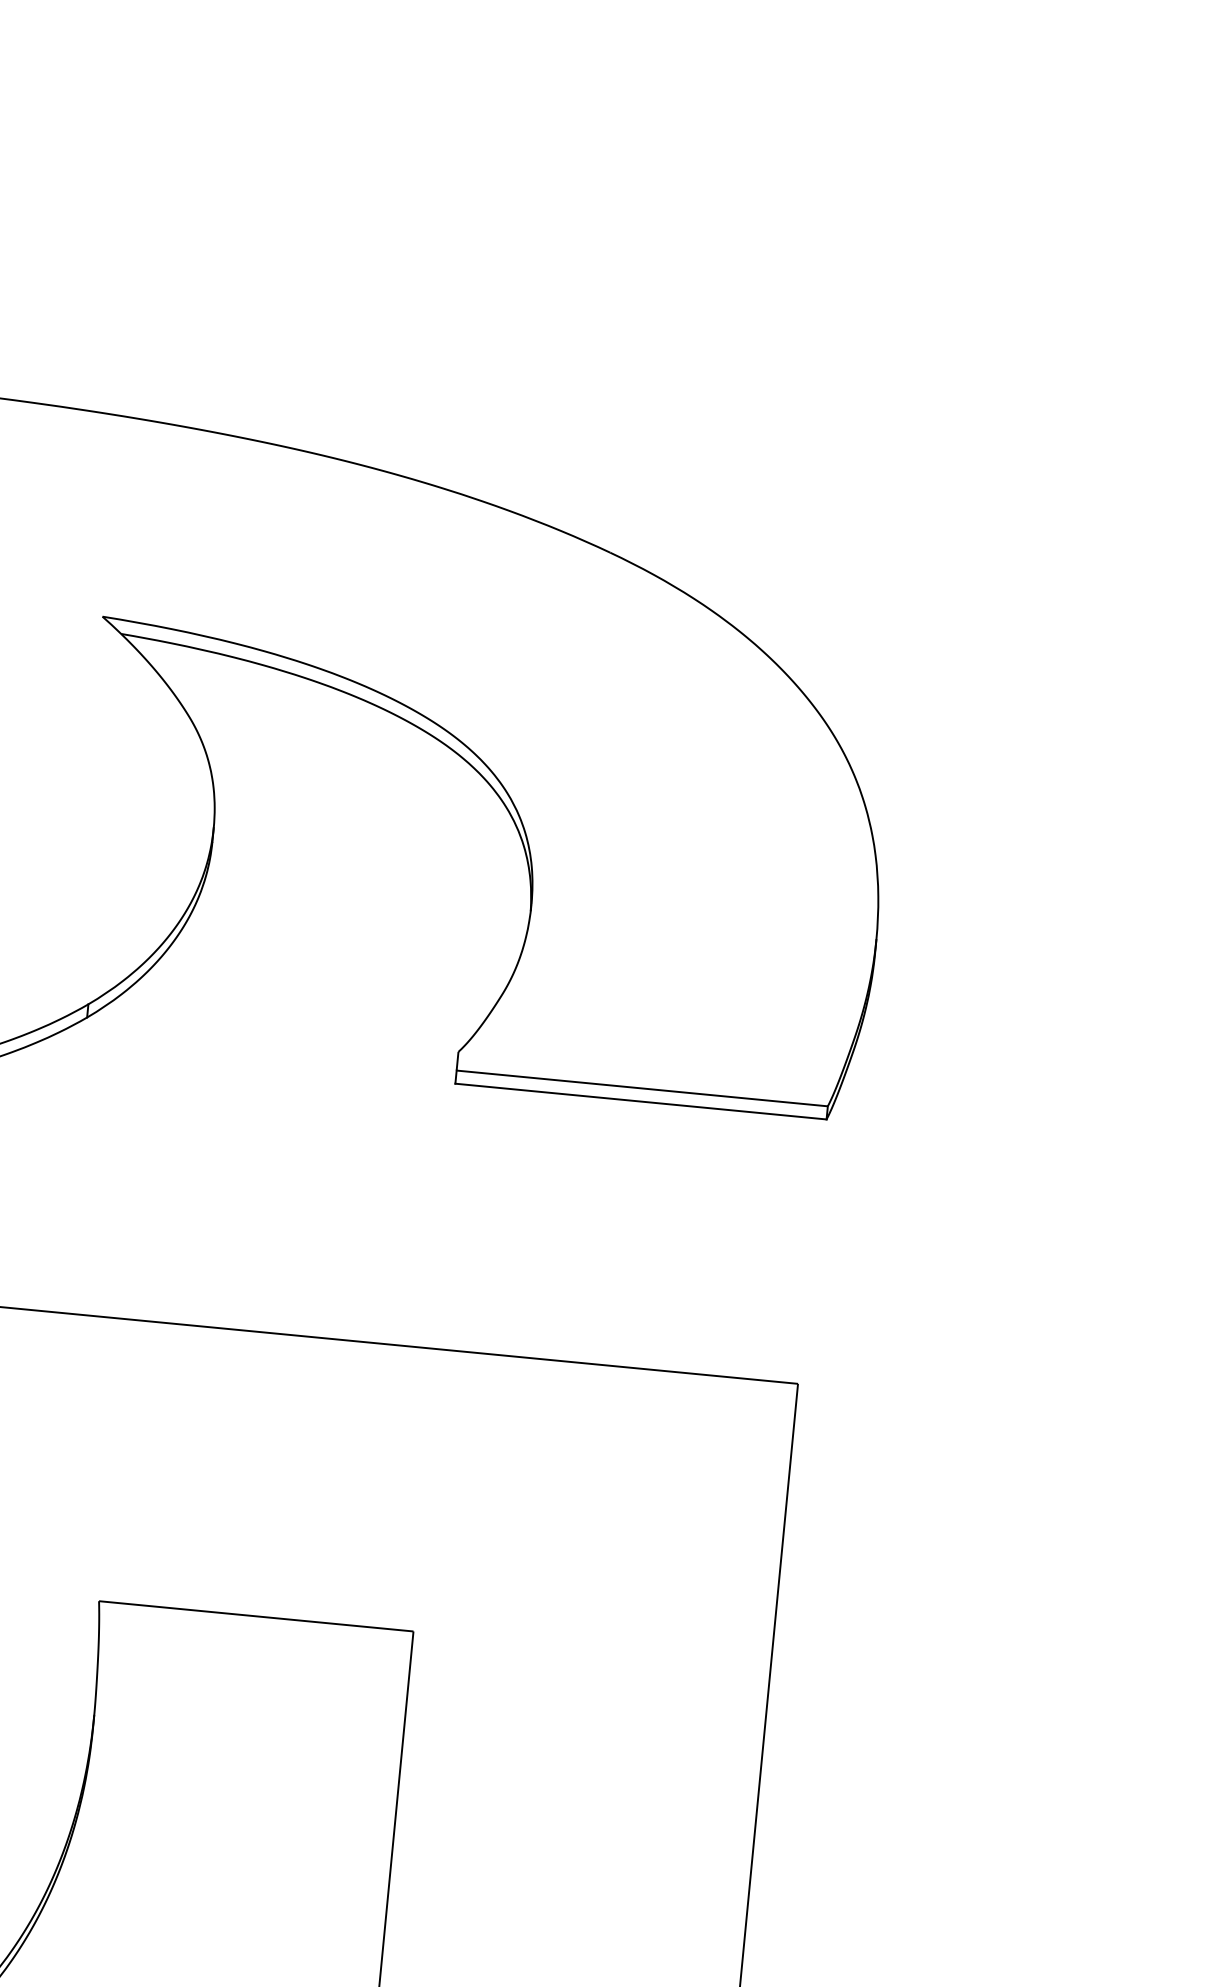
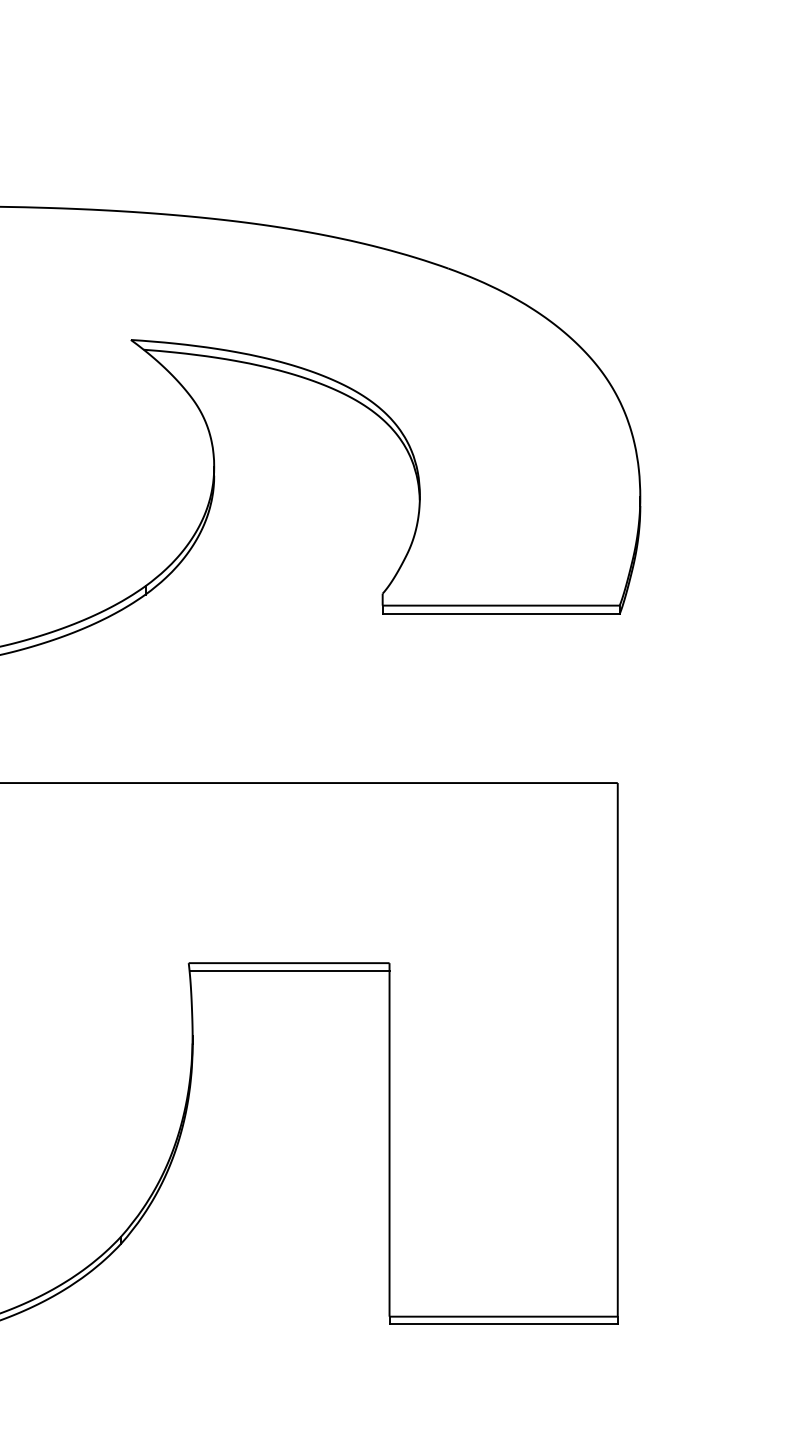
line: (255, 1627) -> (289, 970), added

